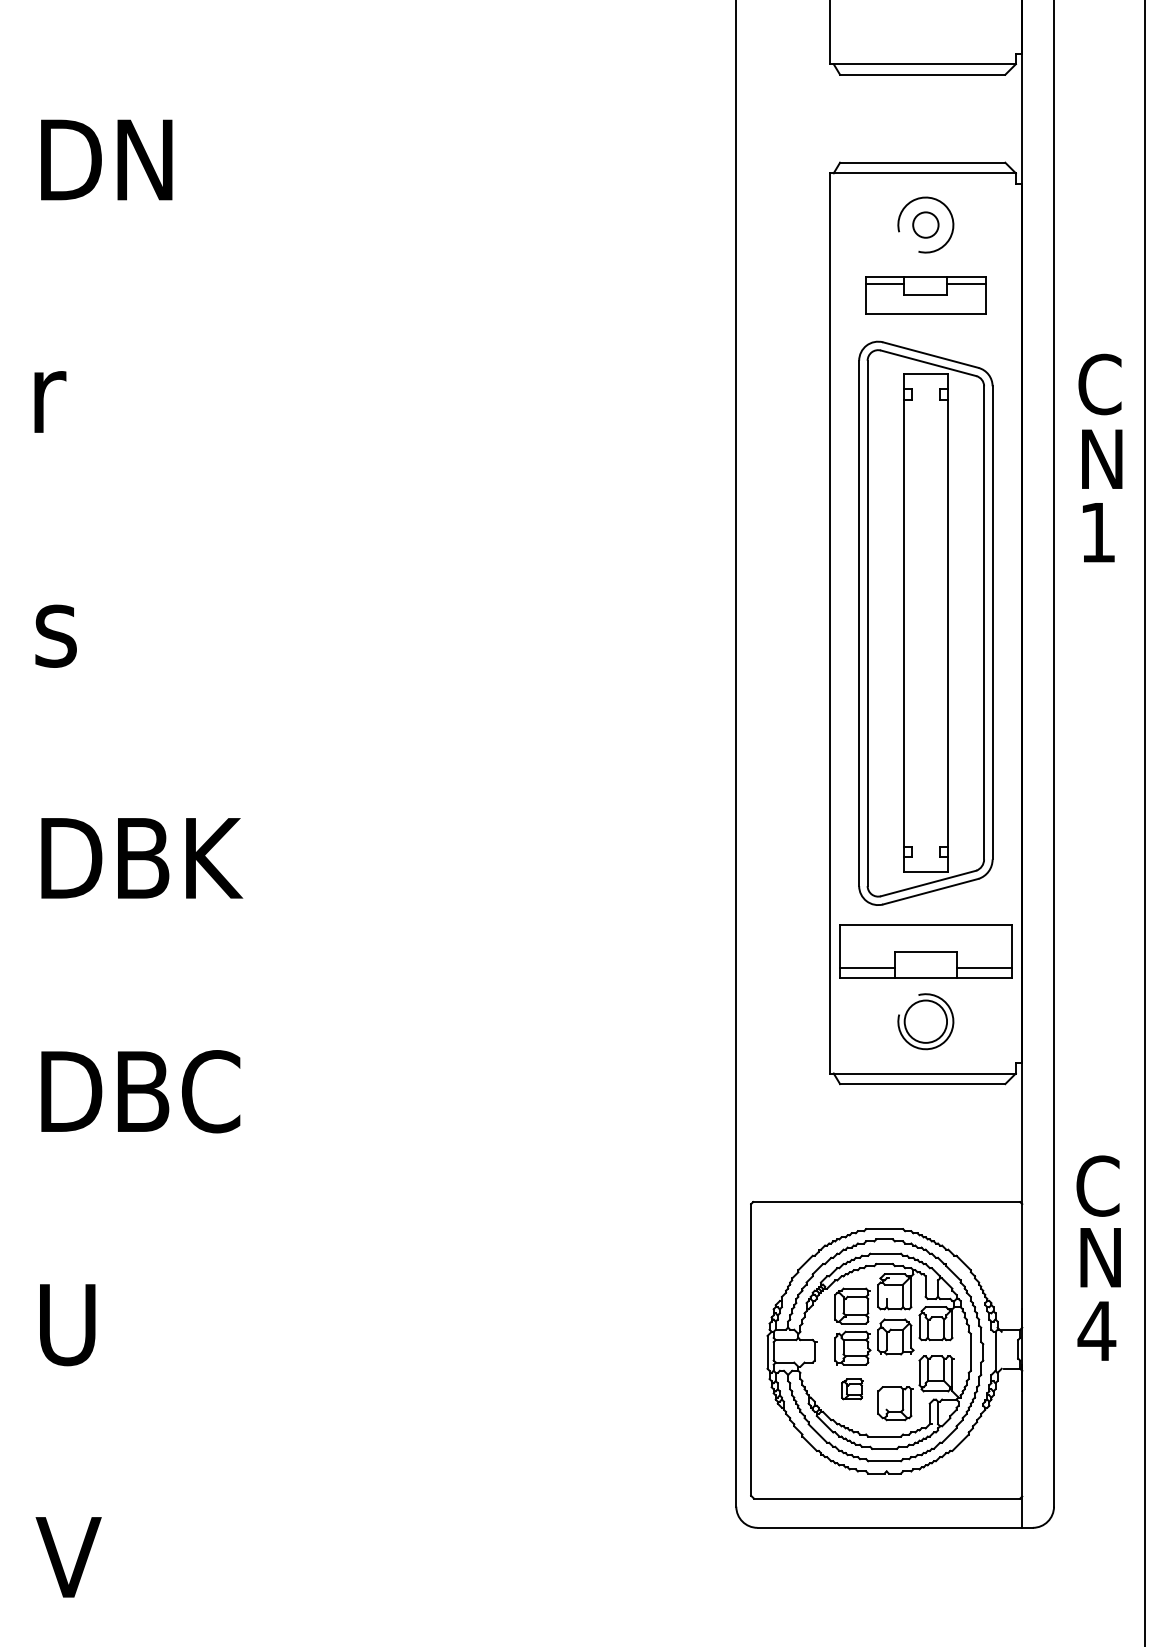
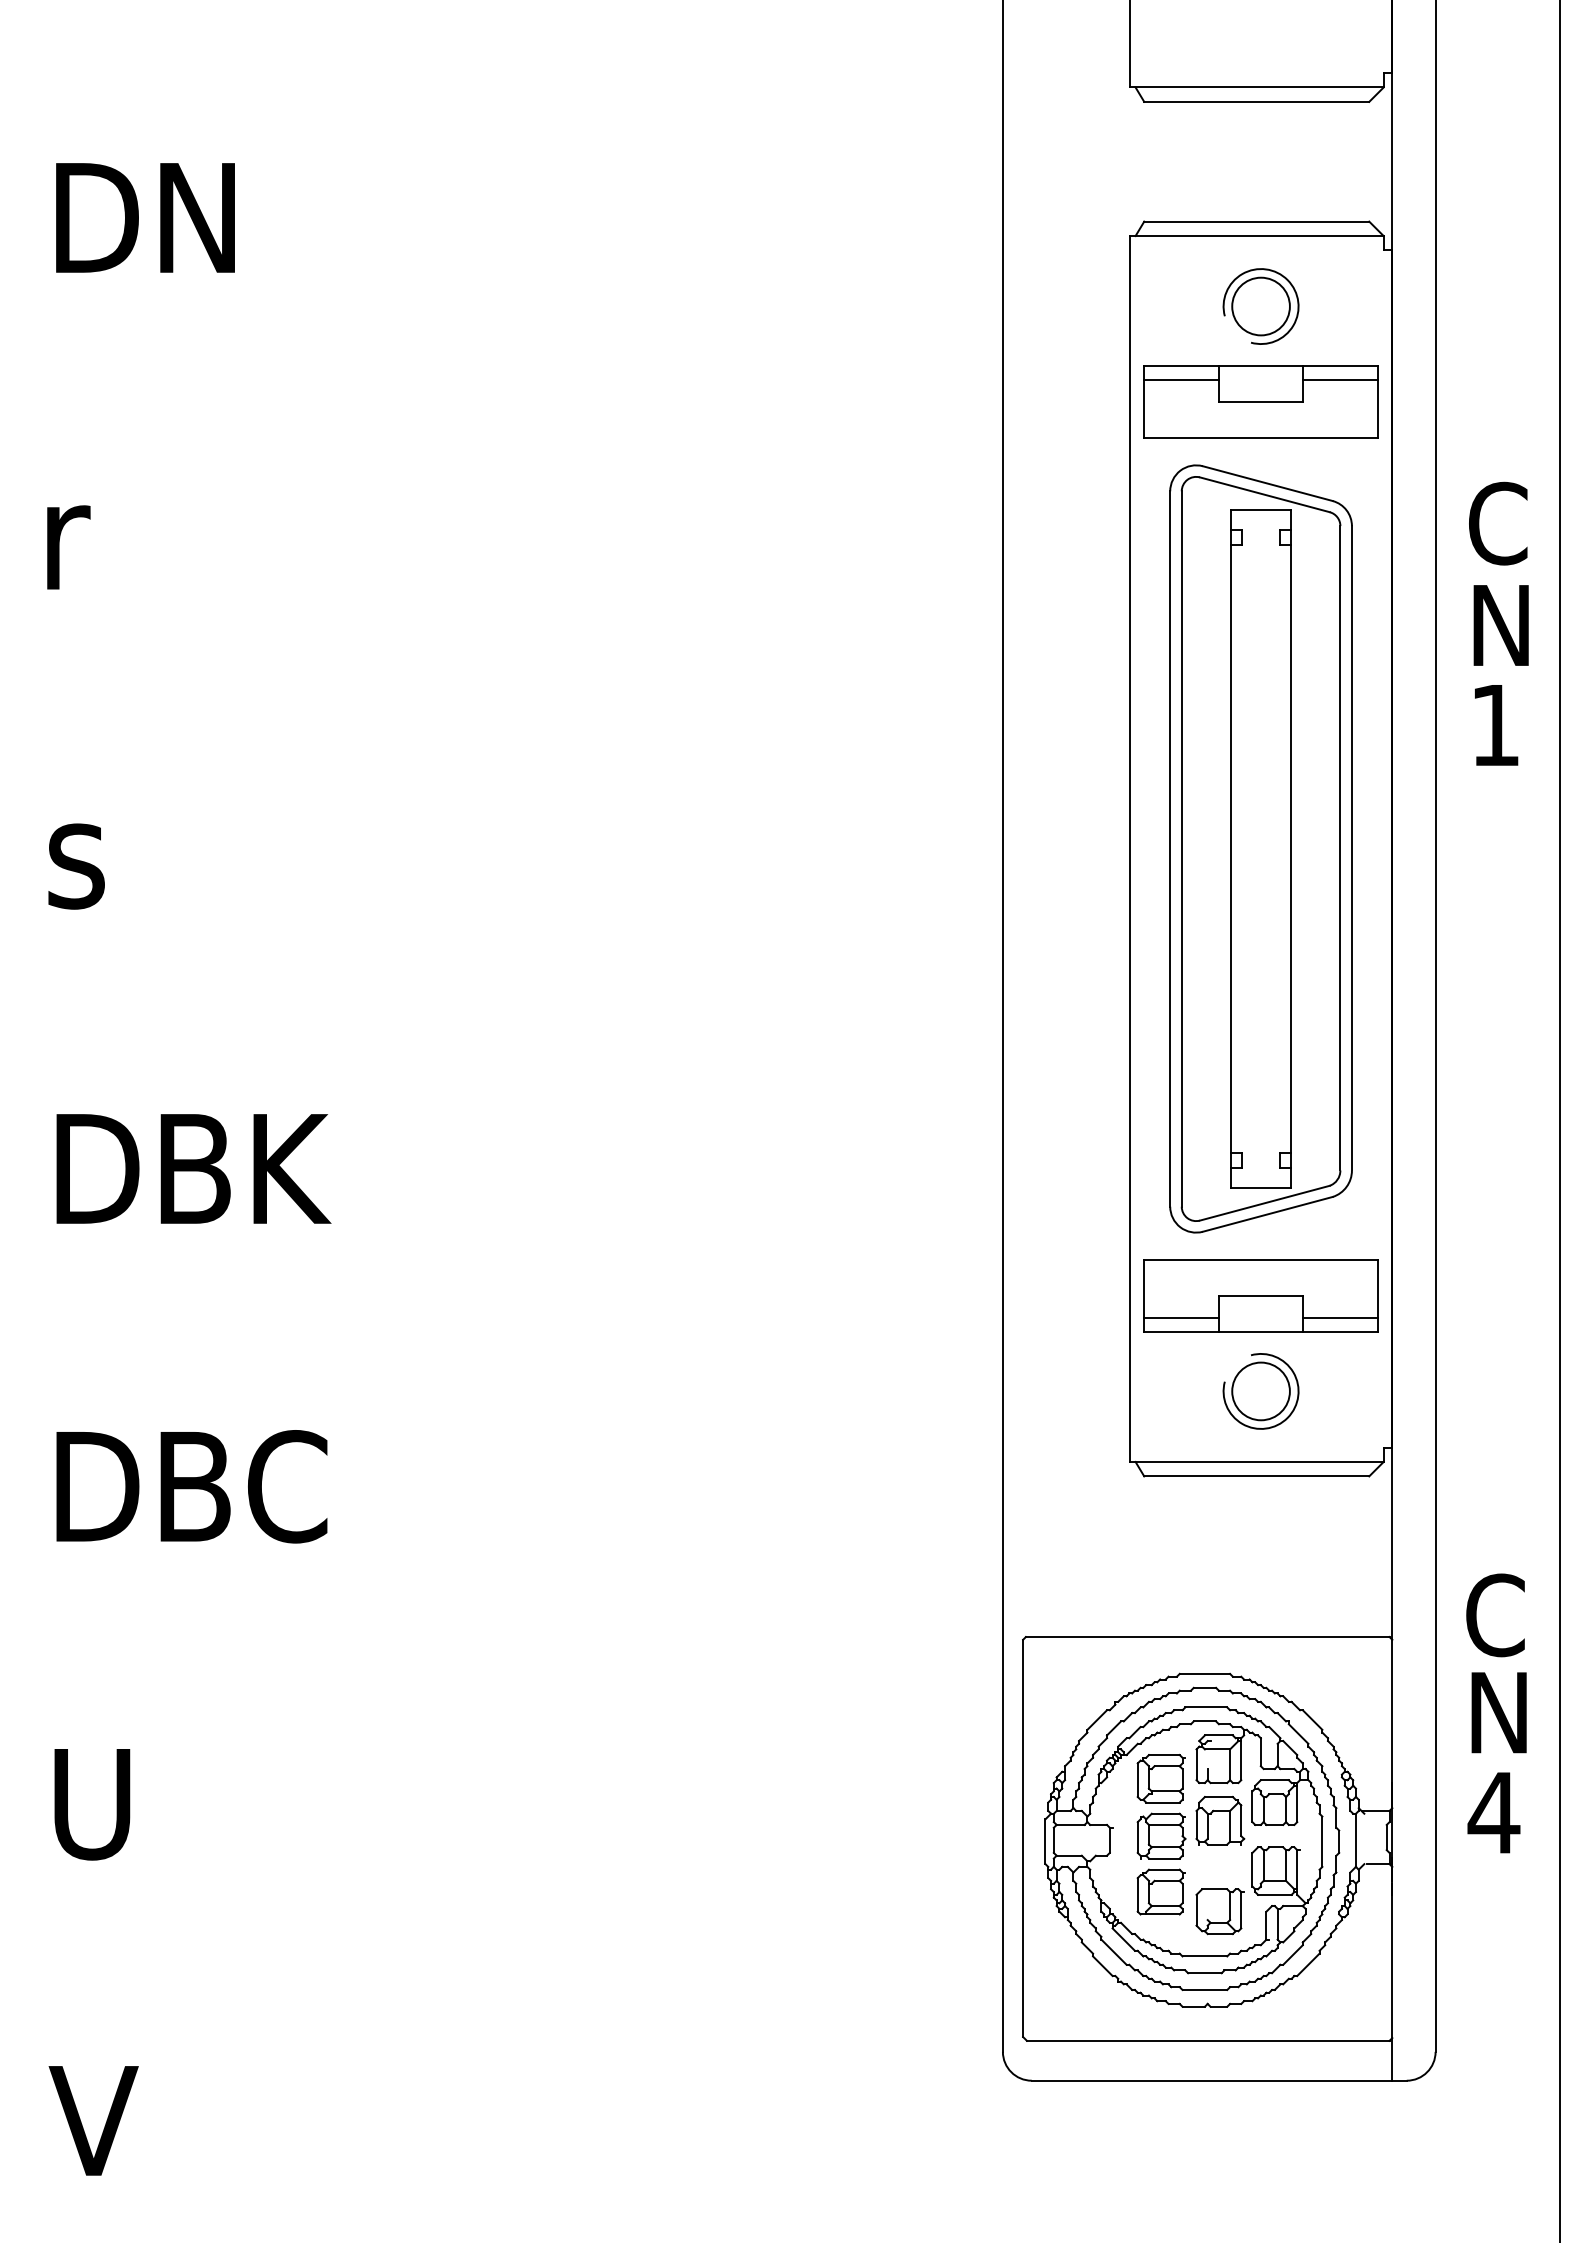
circle: (925, 225) -> (1260, 306), size x1.67
part: (925, 294) -> (1260, 401), size x1.43
part: (852, 1388) -> (1160, 1891), size x1.67

